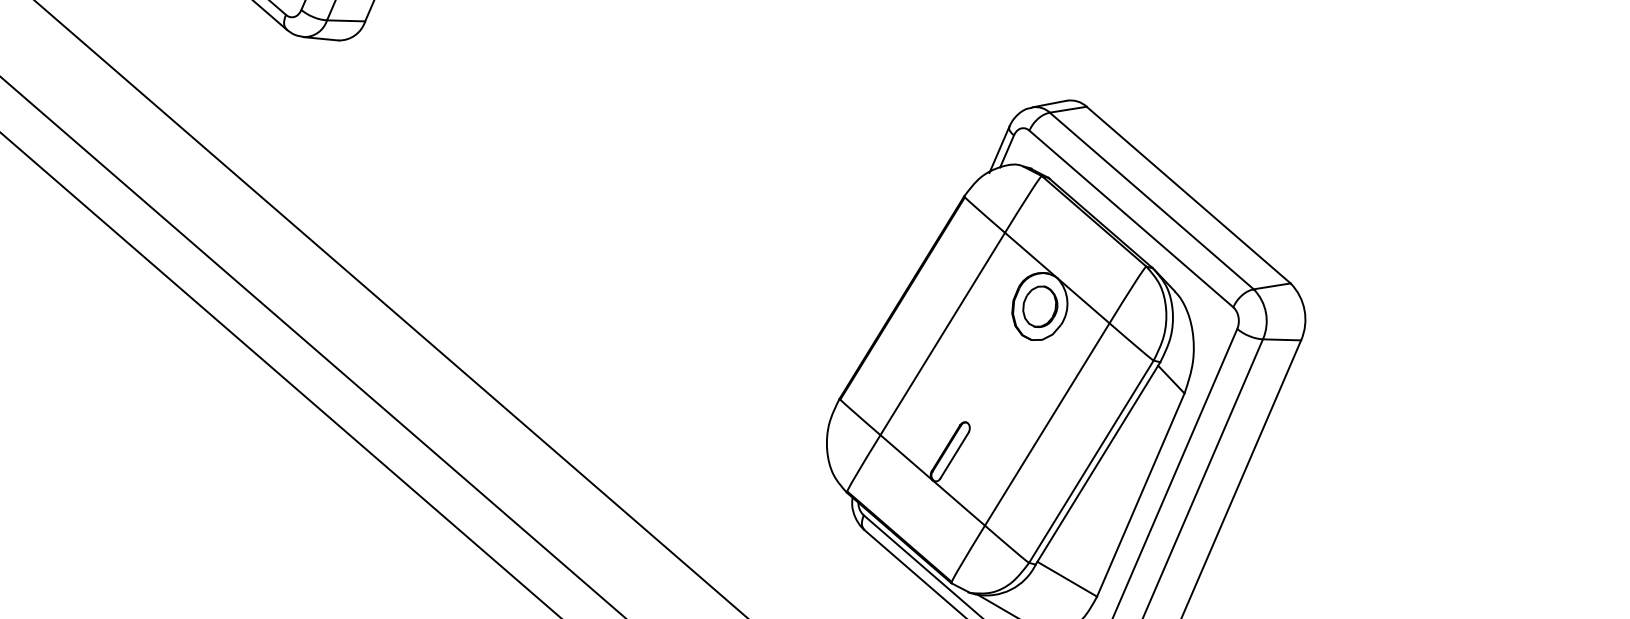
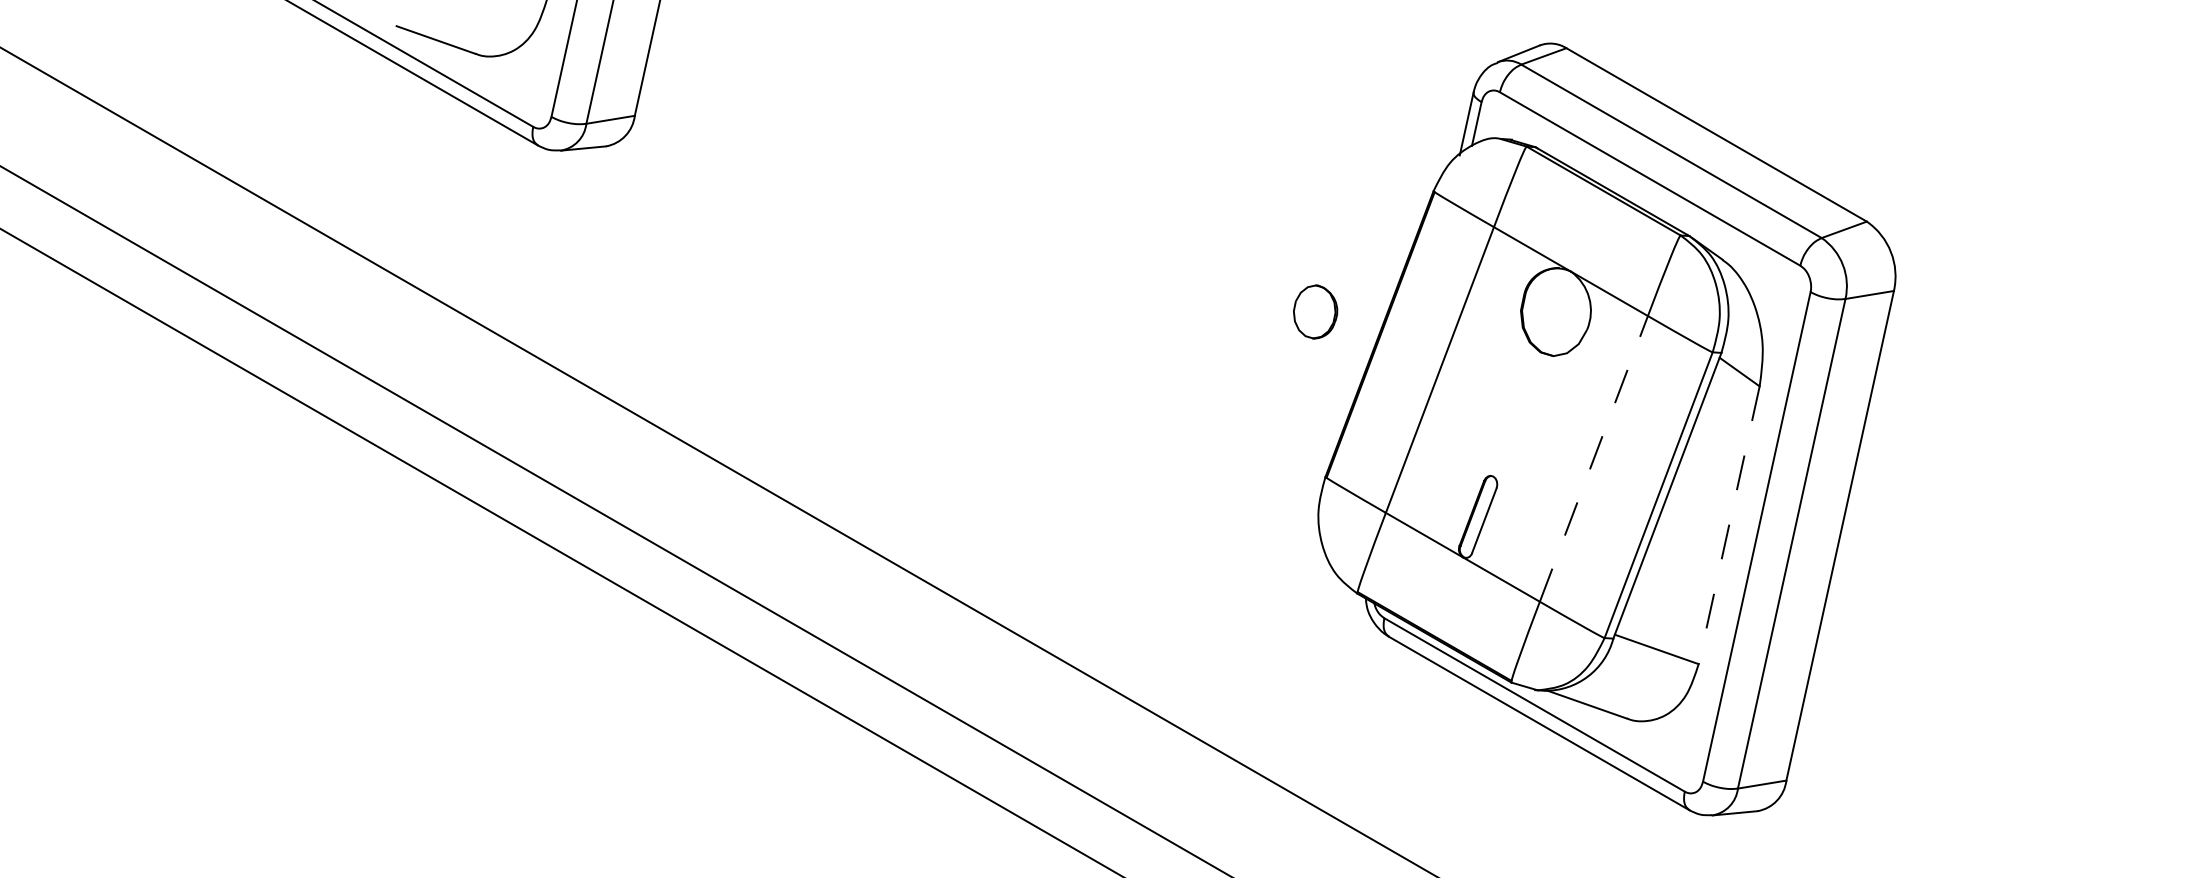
part: (1040, 306) -> (1315, 311), moved
line: (1047, 424) -> (1593, 458), solid -> dashed
line: (1141, 495) -> (1729, 525), solid -> dashed

